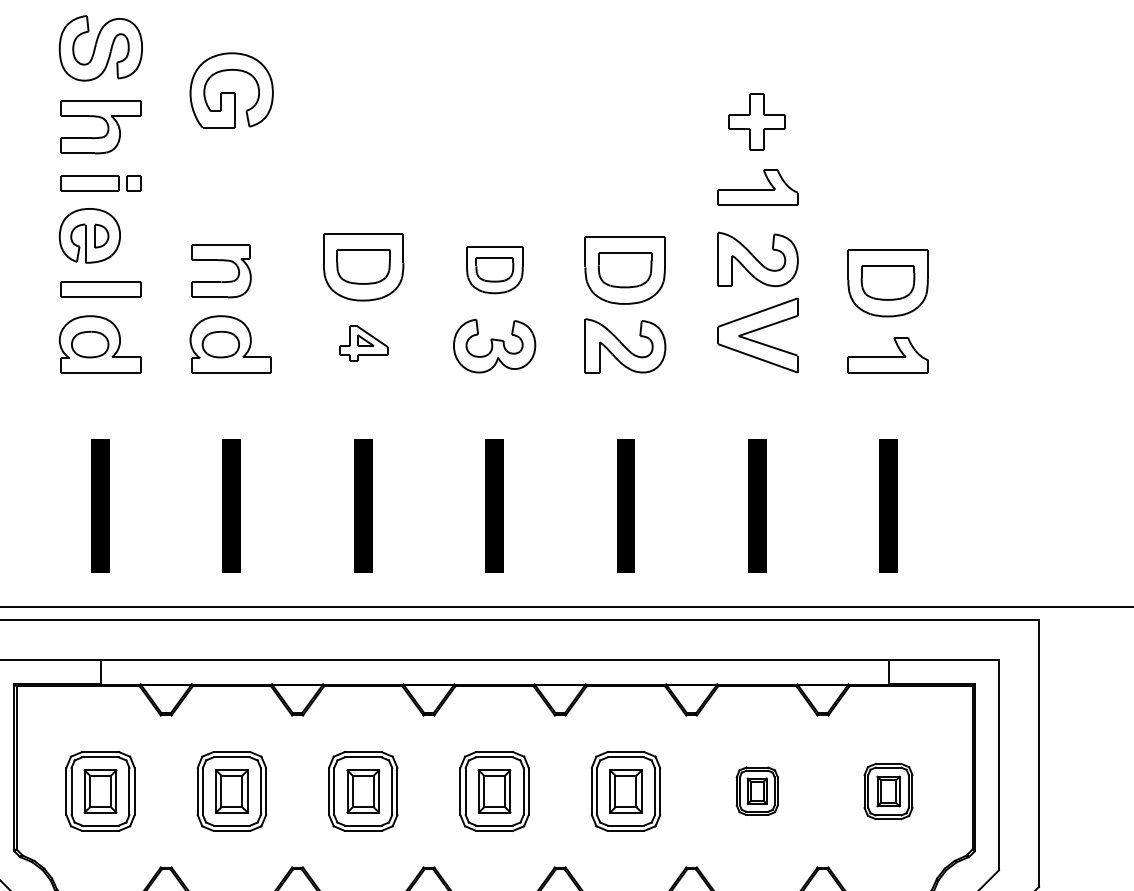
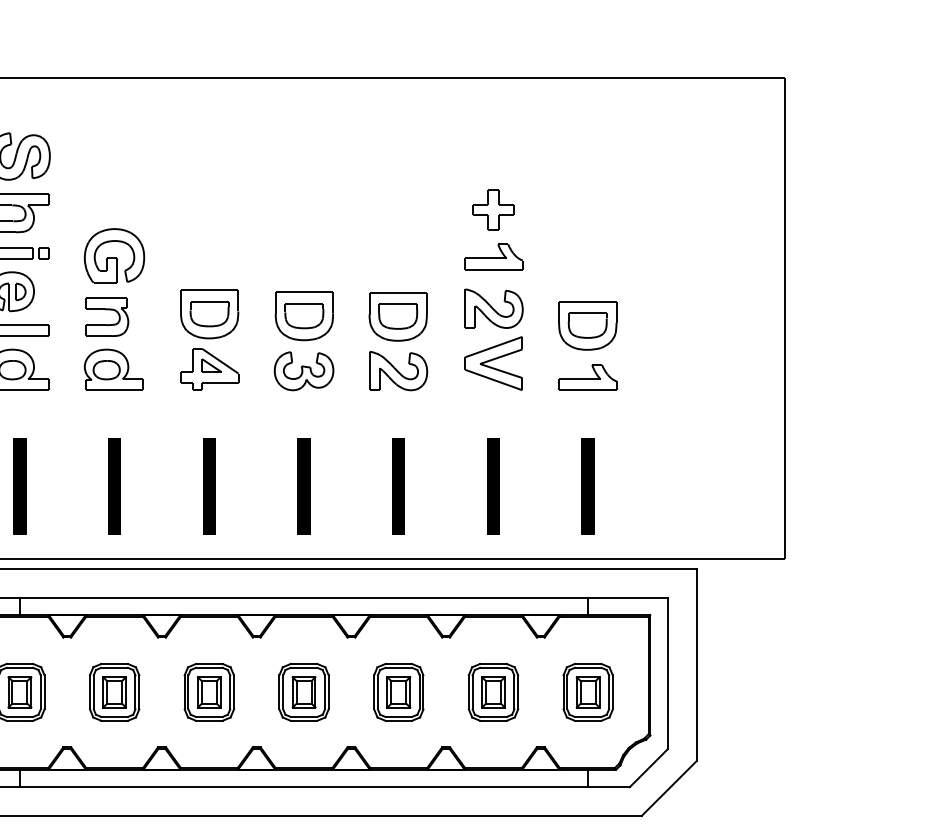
part: (231, 89) -> (114, 255), moved
part: (493, 270) -> (303, 316), size x1.43
part: (363, 343) -> (209, 369), size x1.67
part: (757, 790) -> (493, 691), size x1.67
part: (887, 791) -> (587, 692), size x1.43

